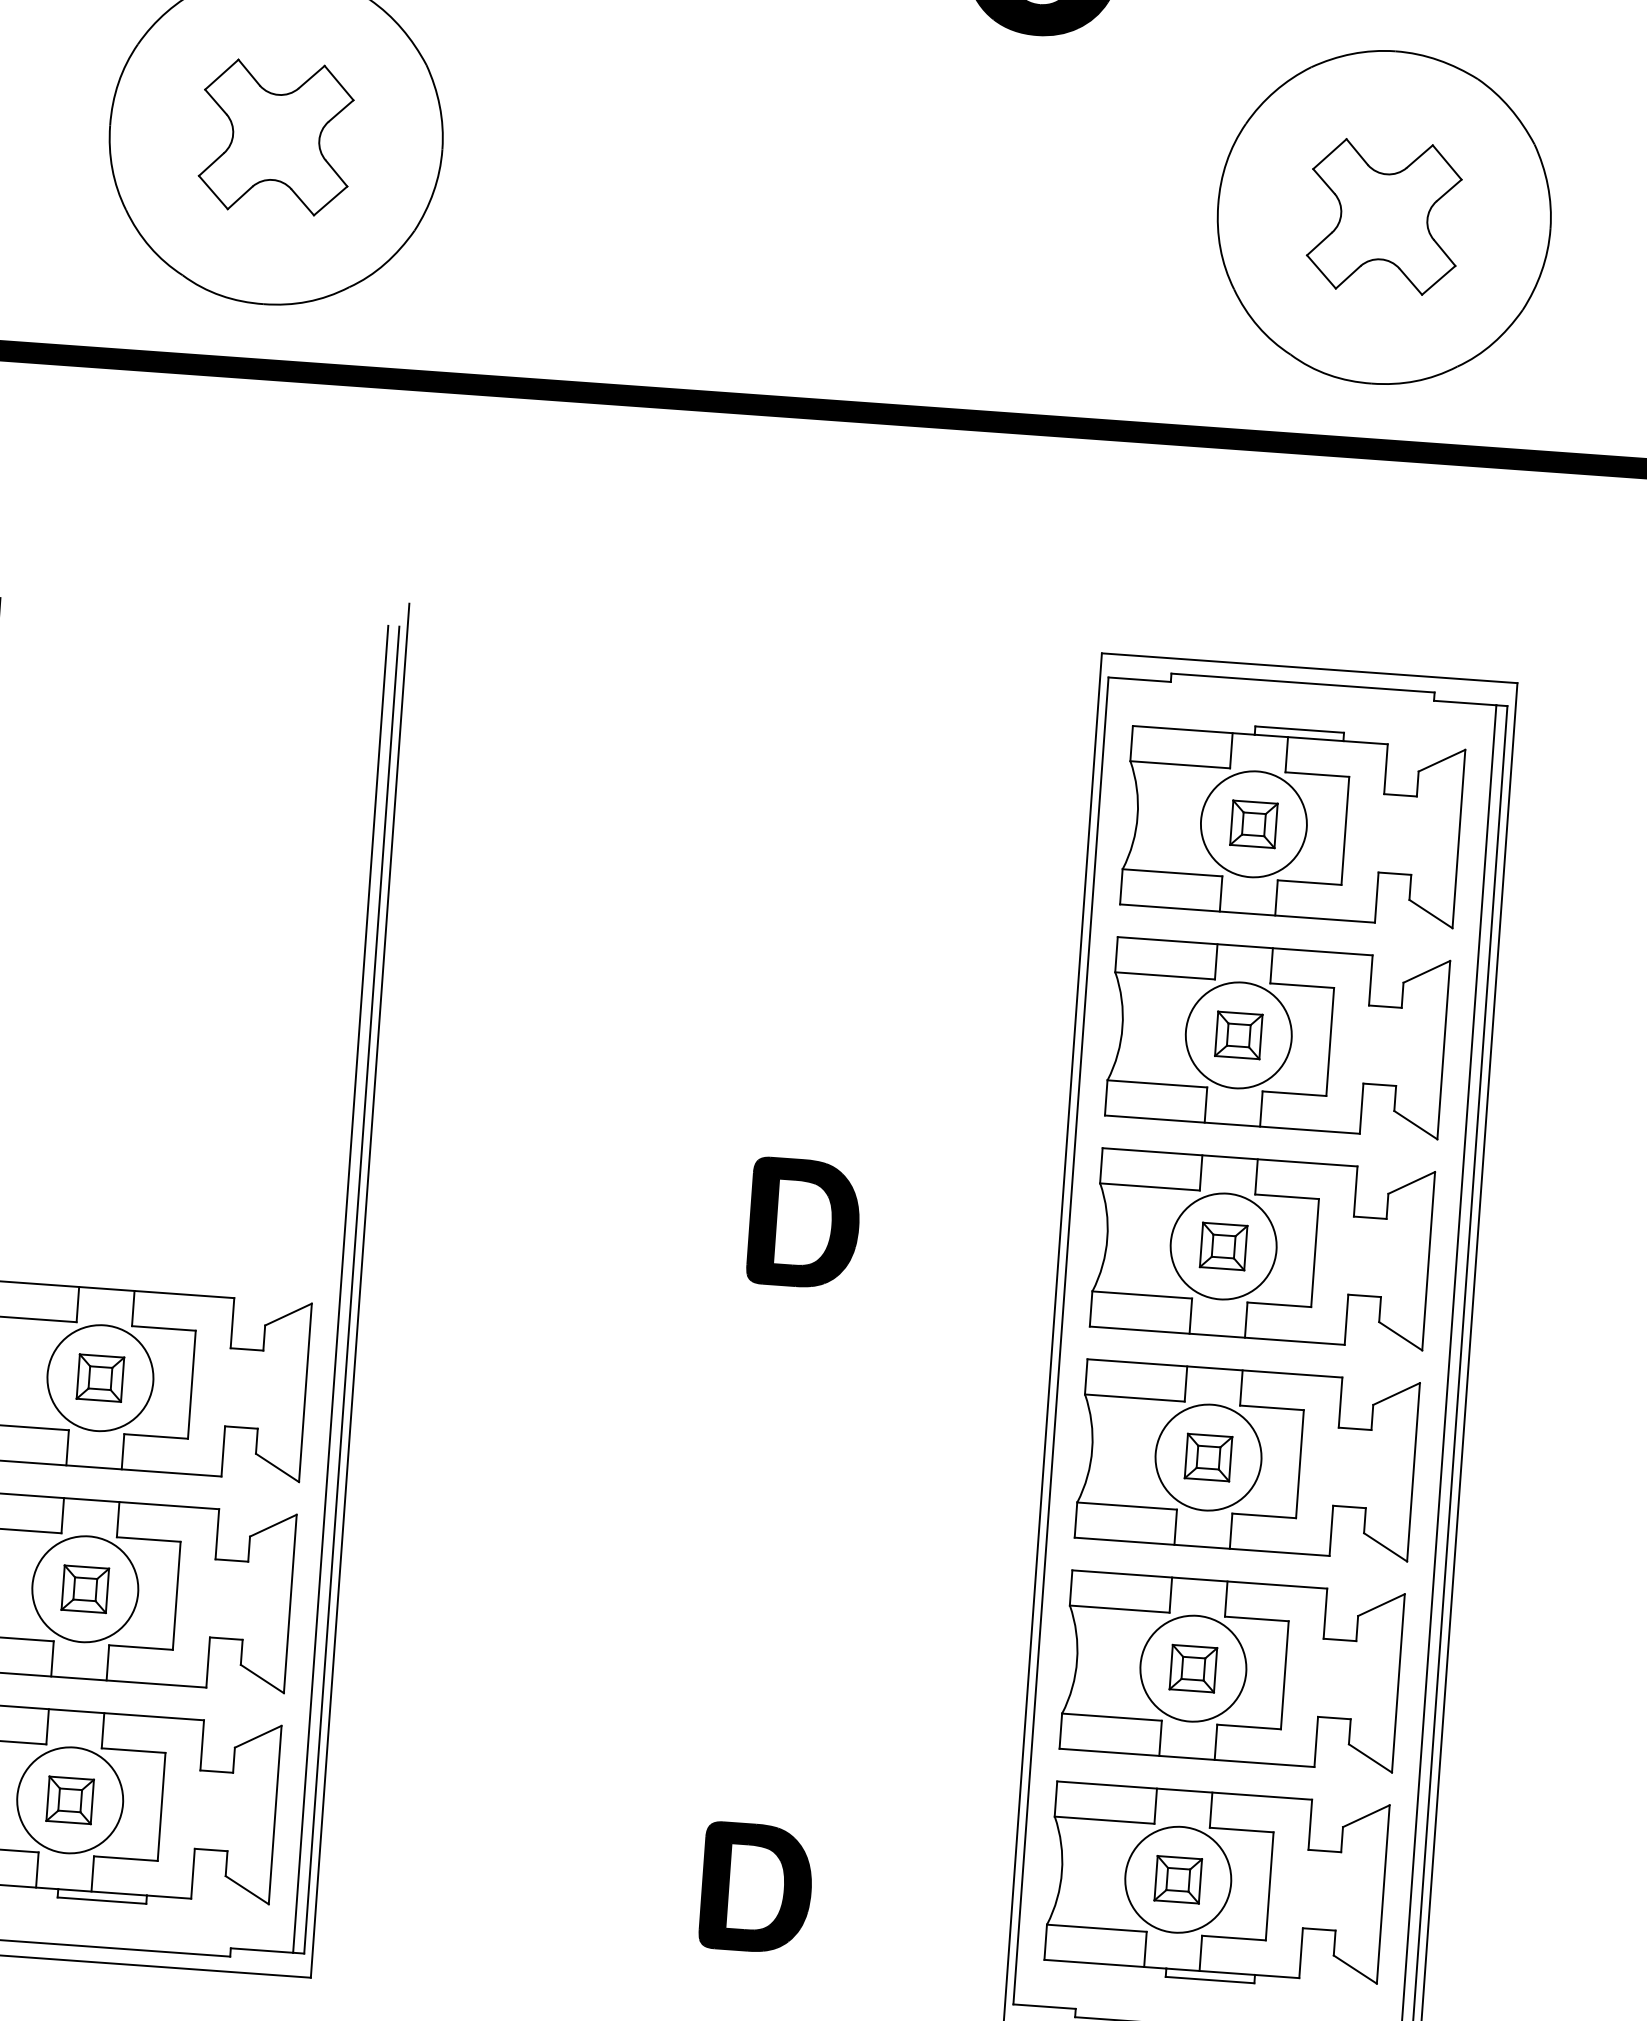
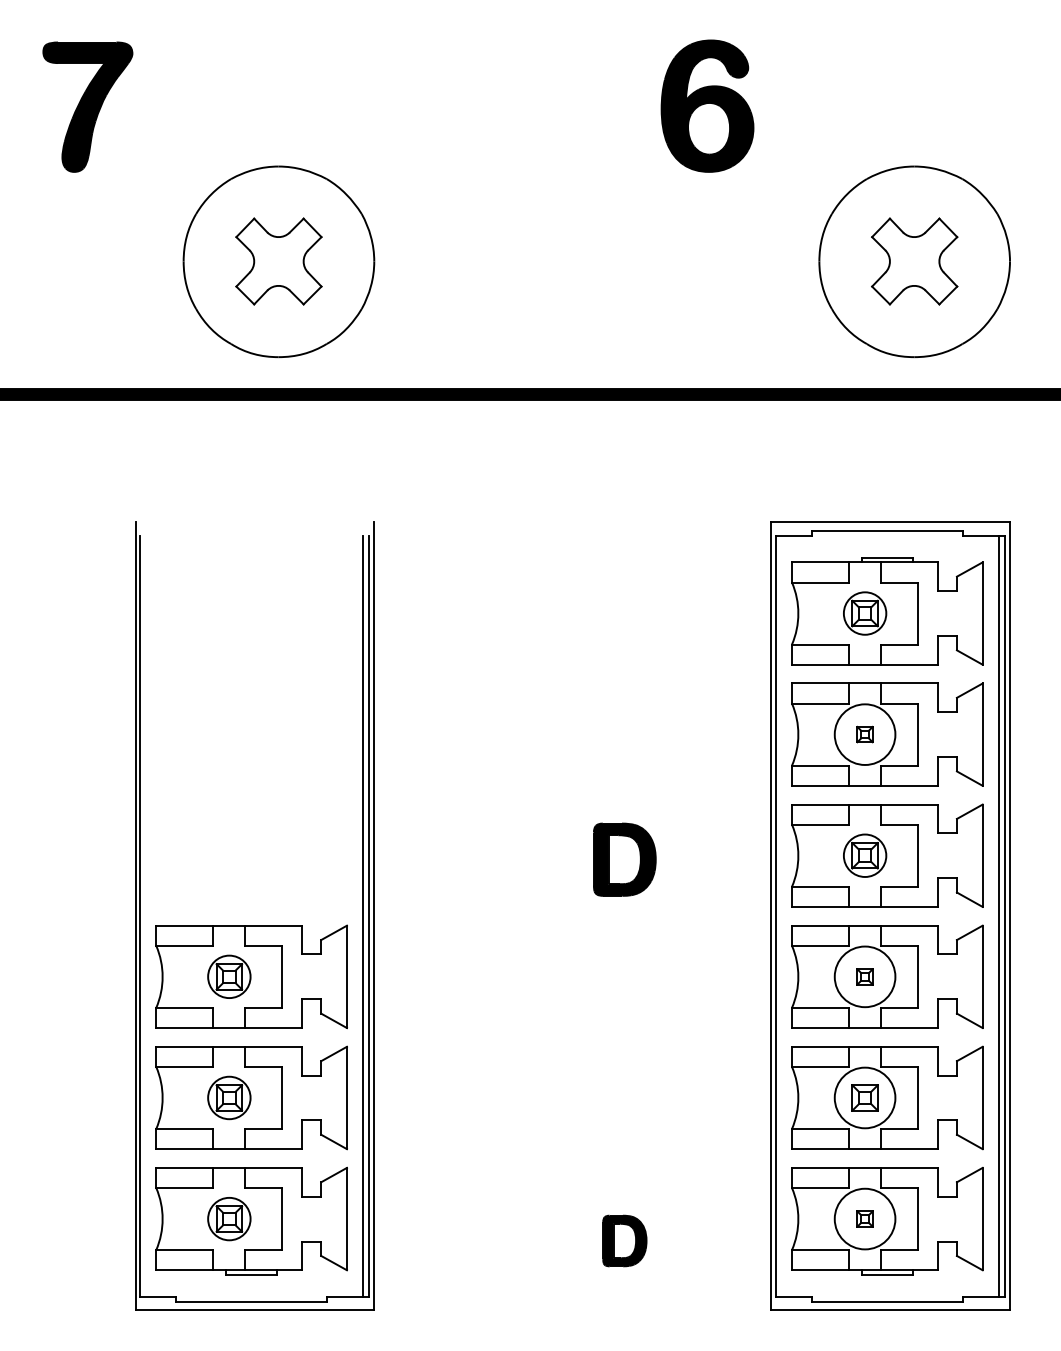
circle: (1252, 824) -> (864, 613), size x0.7
part: (1237, 1035) -> (864, 734), size x0.6
circle: (1222, 1245) -> (864, 855), size x0.7
circle: (100, 1377) -> (229, 976), size x0.7
part: (1207, 1456) -> (864, 976), size x0.6
circle: (85, 1588) -> (229, 1097), size x0.7
circle: (70, 1799) -> (229, 1218), size x0.7
part: (1177, 1878) -> (864, 1218), size x0.6
part: (756, 1887) -> (624, 1240), size x0.7

